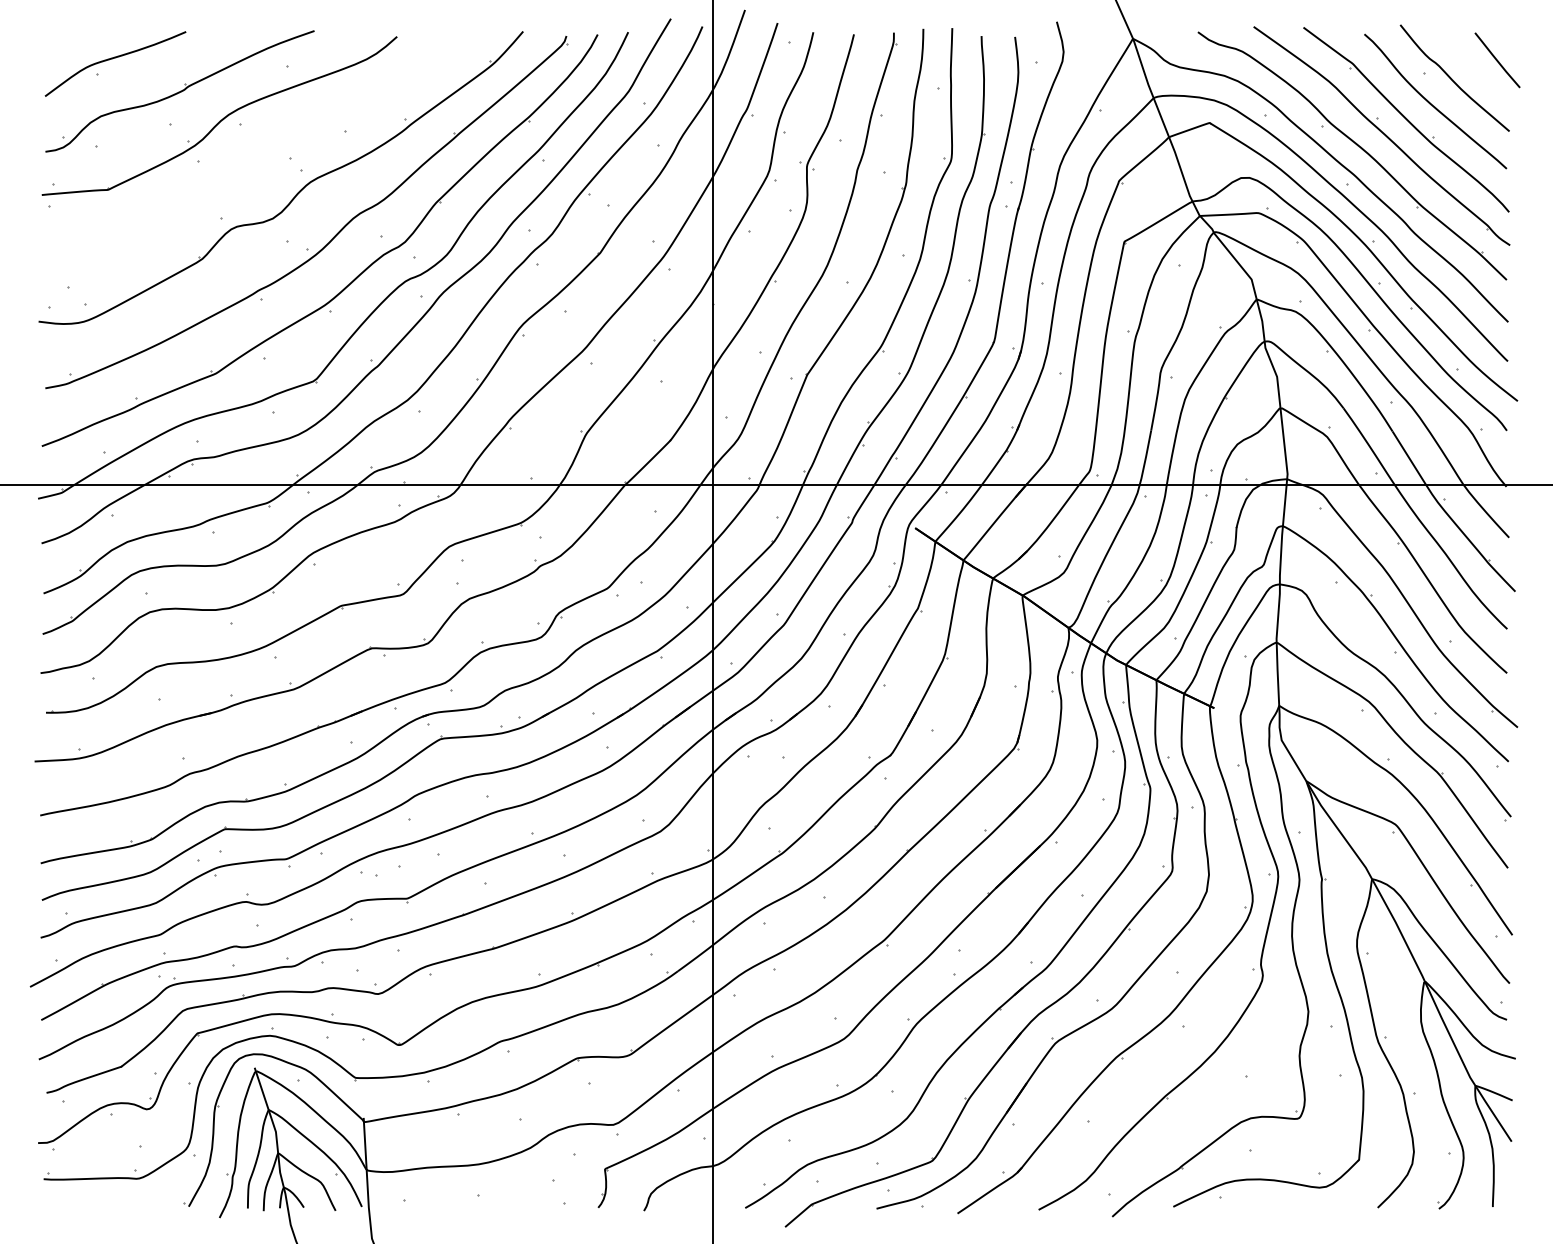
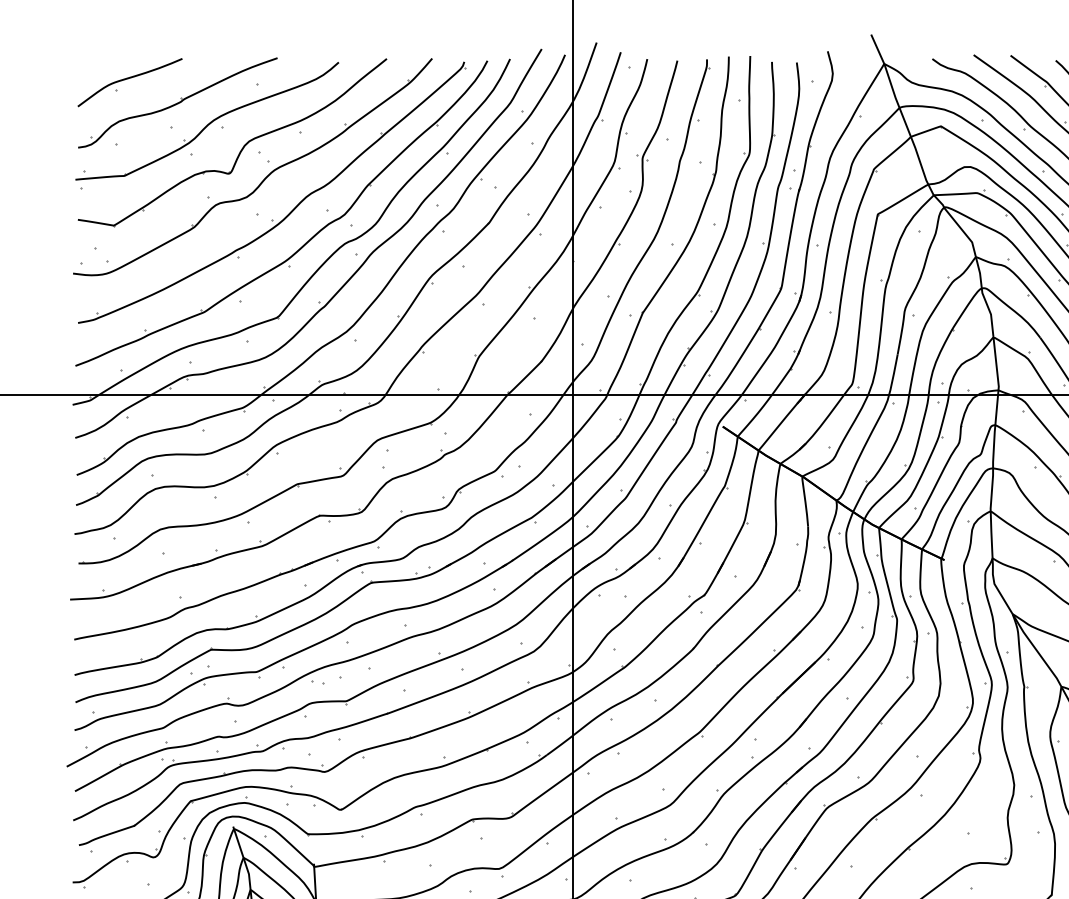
part: (266, 152) -> (241, 148), added

